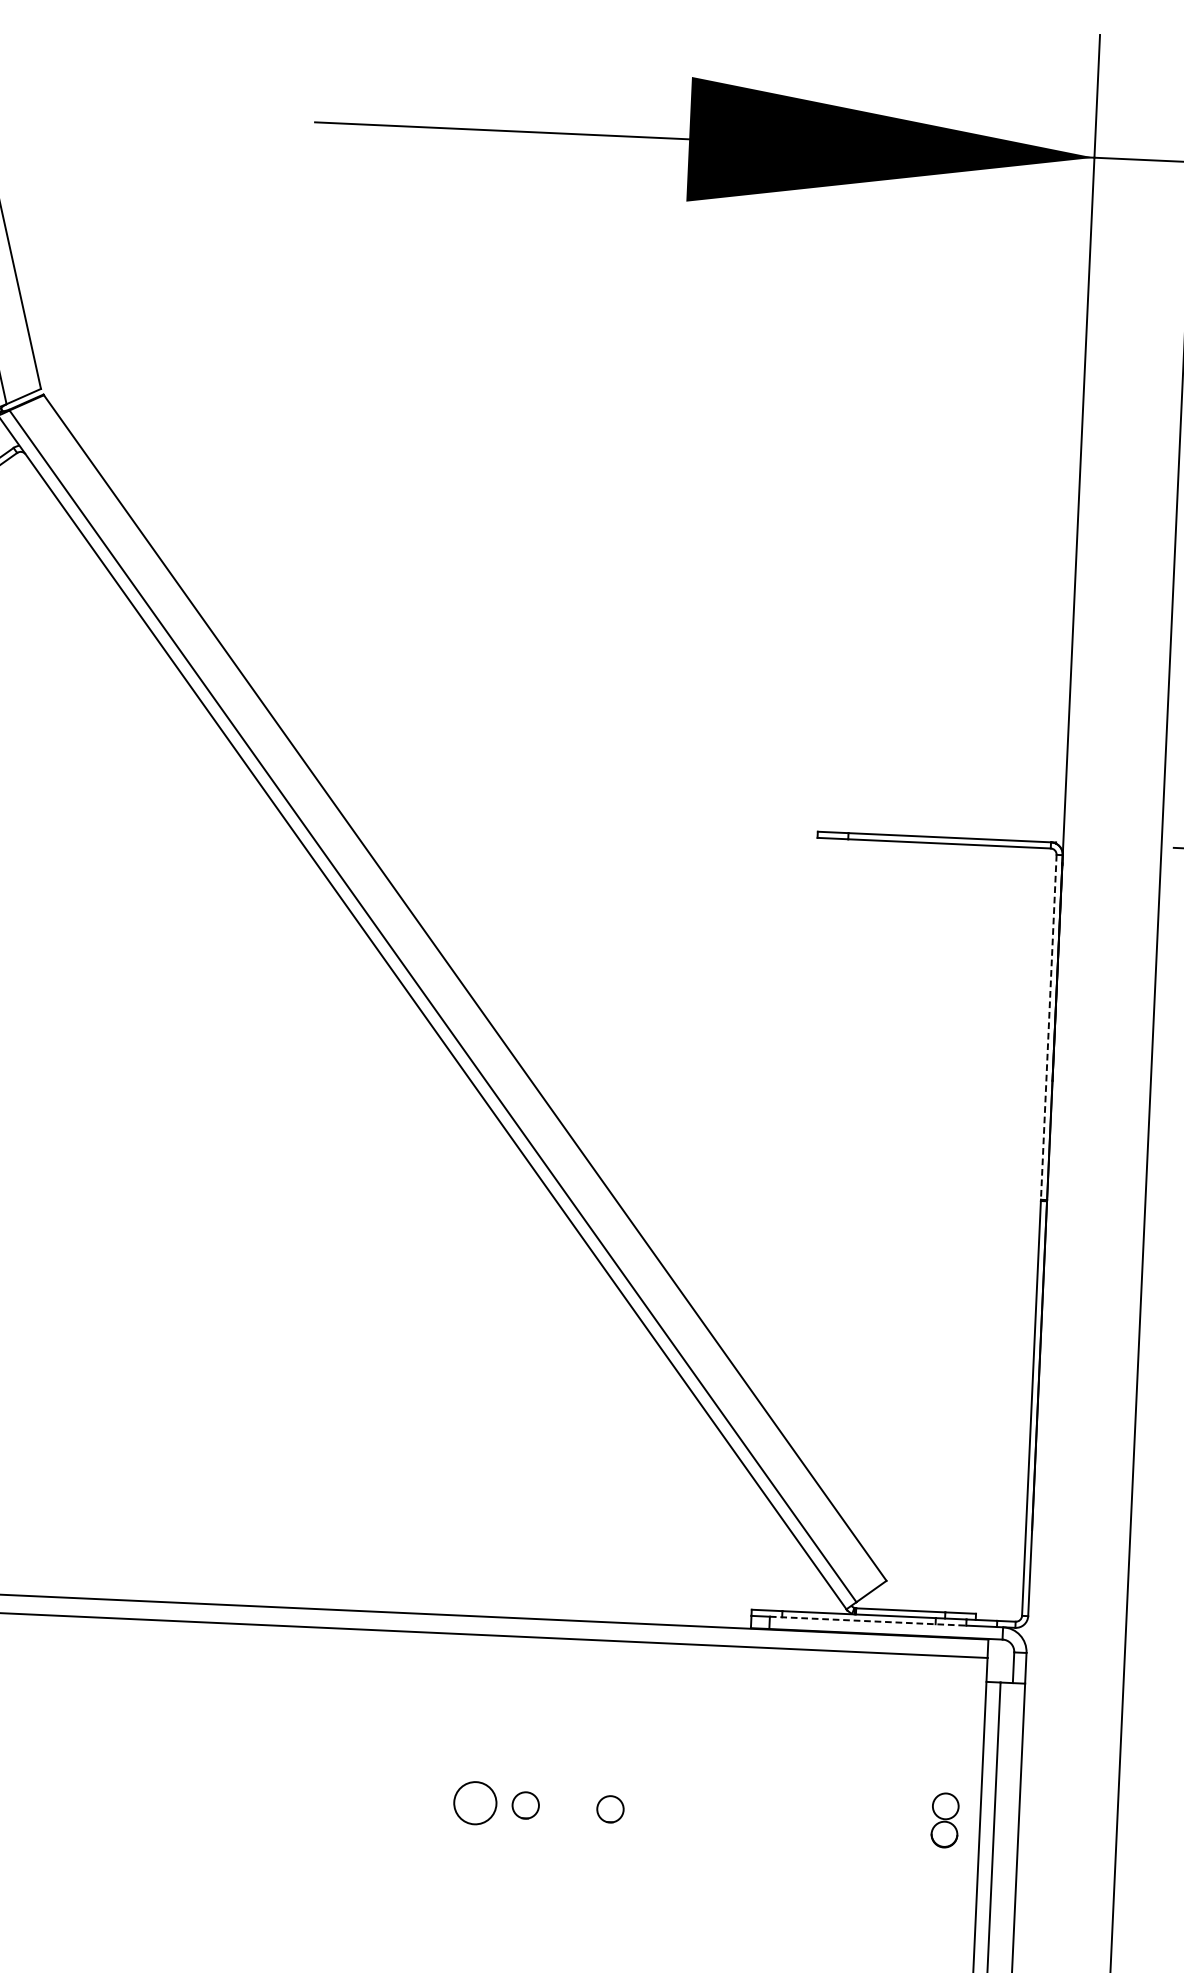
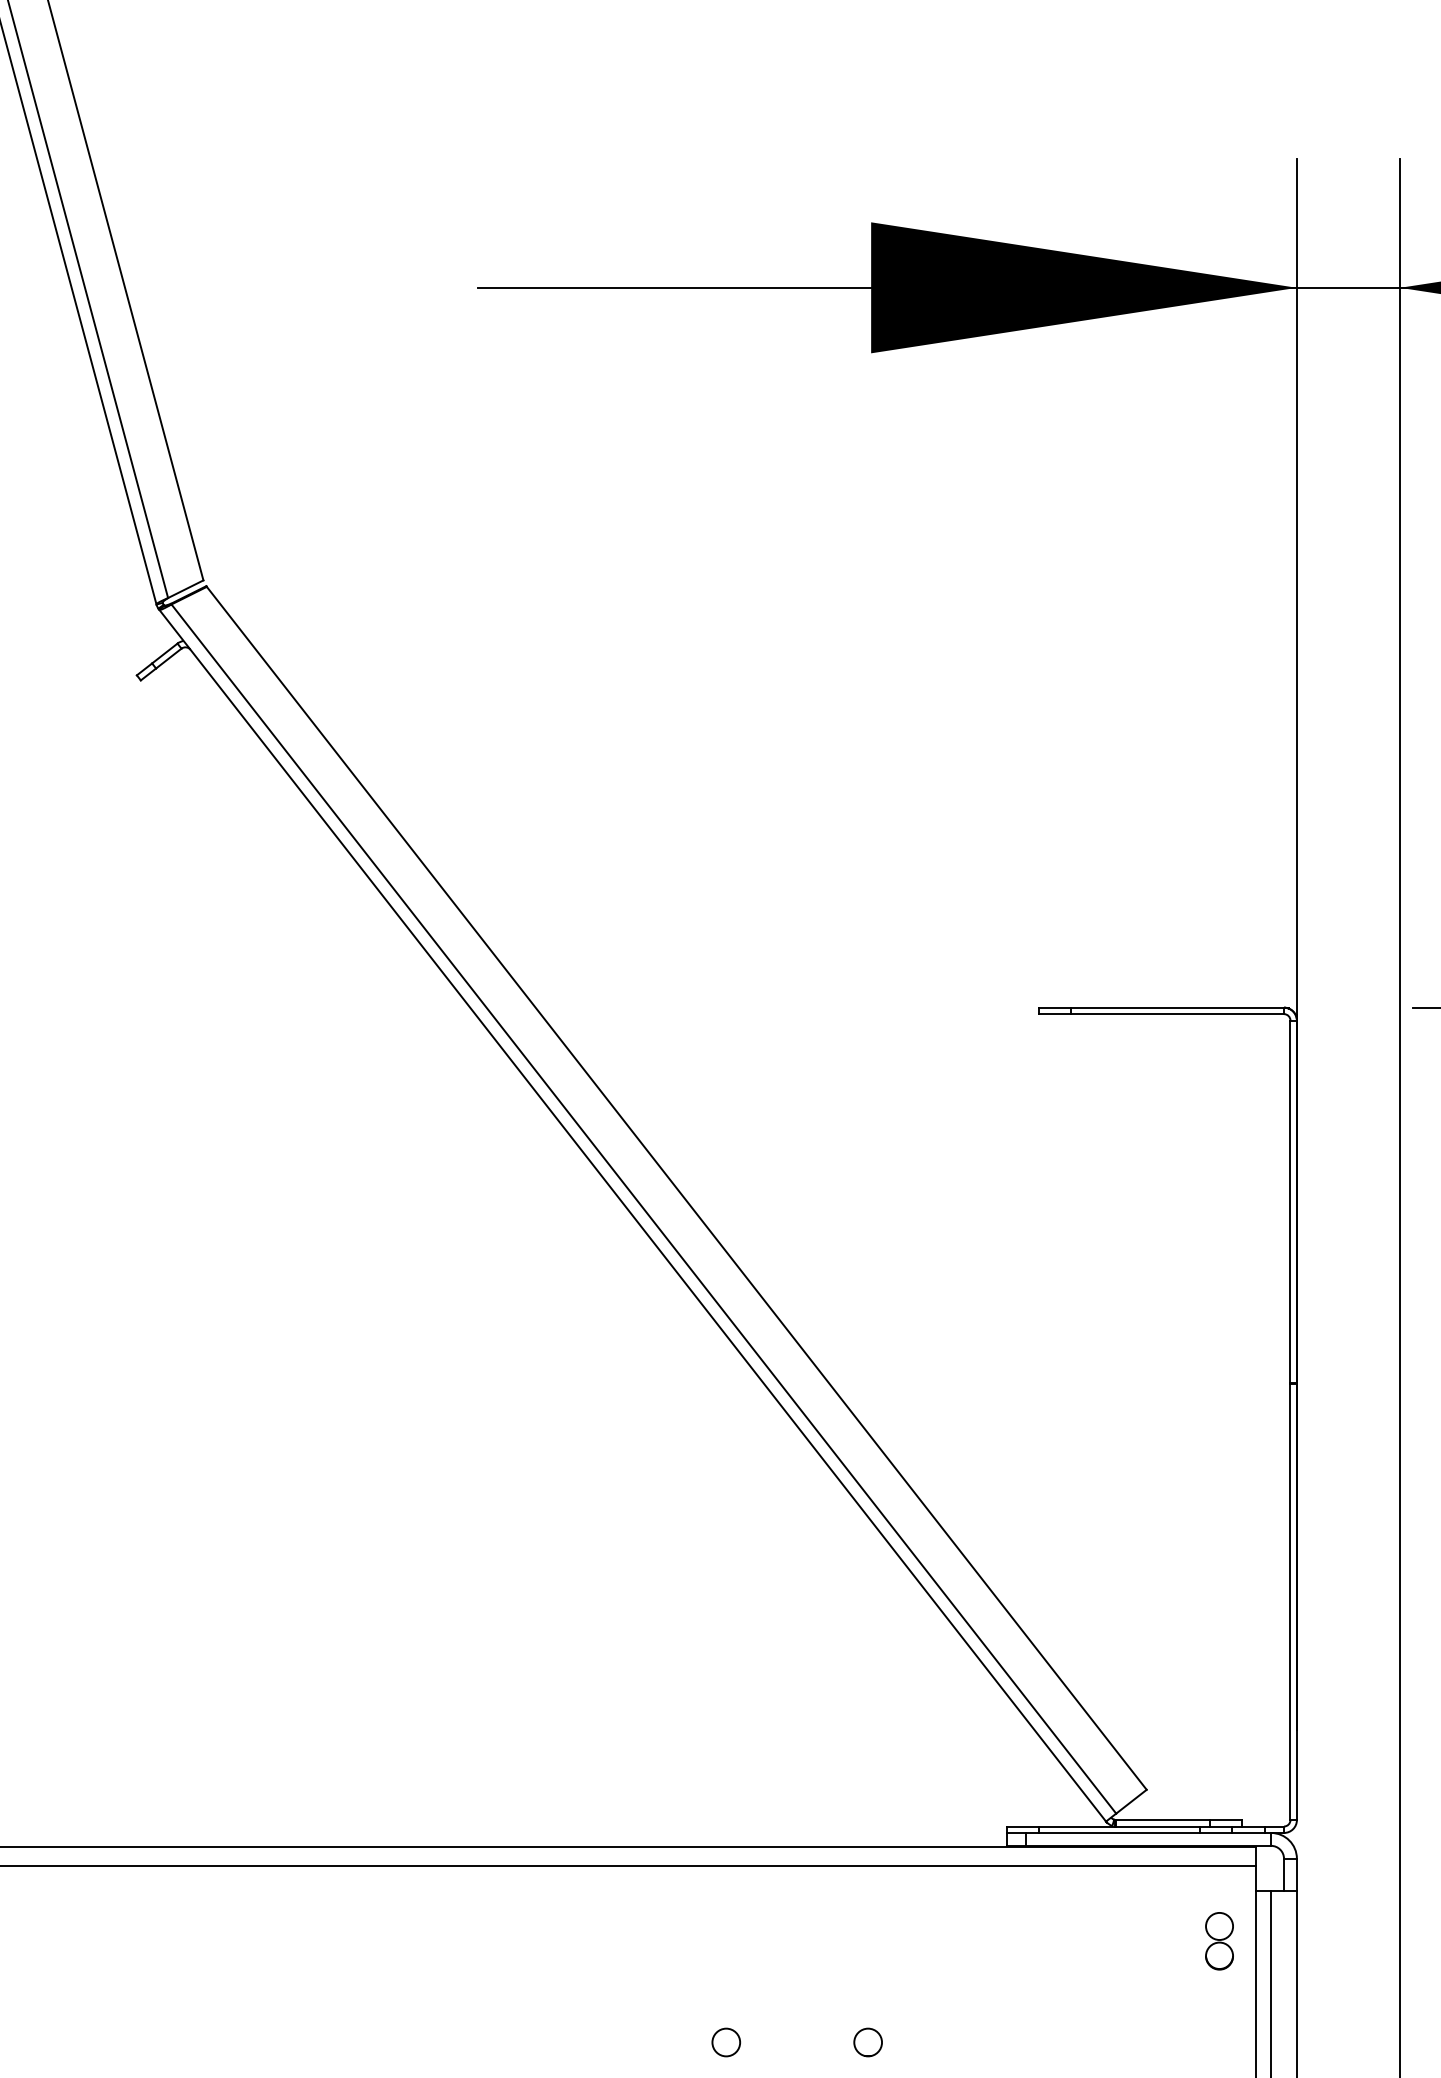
line: (1048, 1028) -> (1290, 1202), dashed -> solid
line: (868, 1620) -> (1129, 1832), dashed -> solid
circle: (475, 1803) -> (726, 2042), size x0.62
part: (525, 1805) -> (778, 2042), removed
part: (945, 1820) -> (1219, 1941), moved

